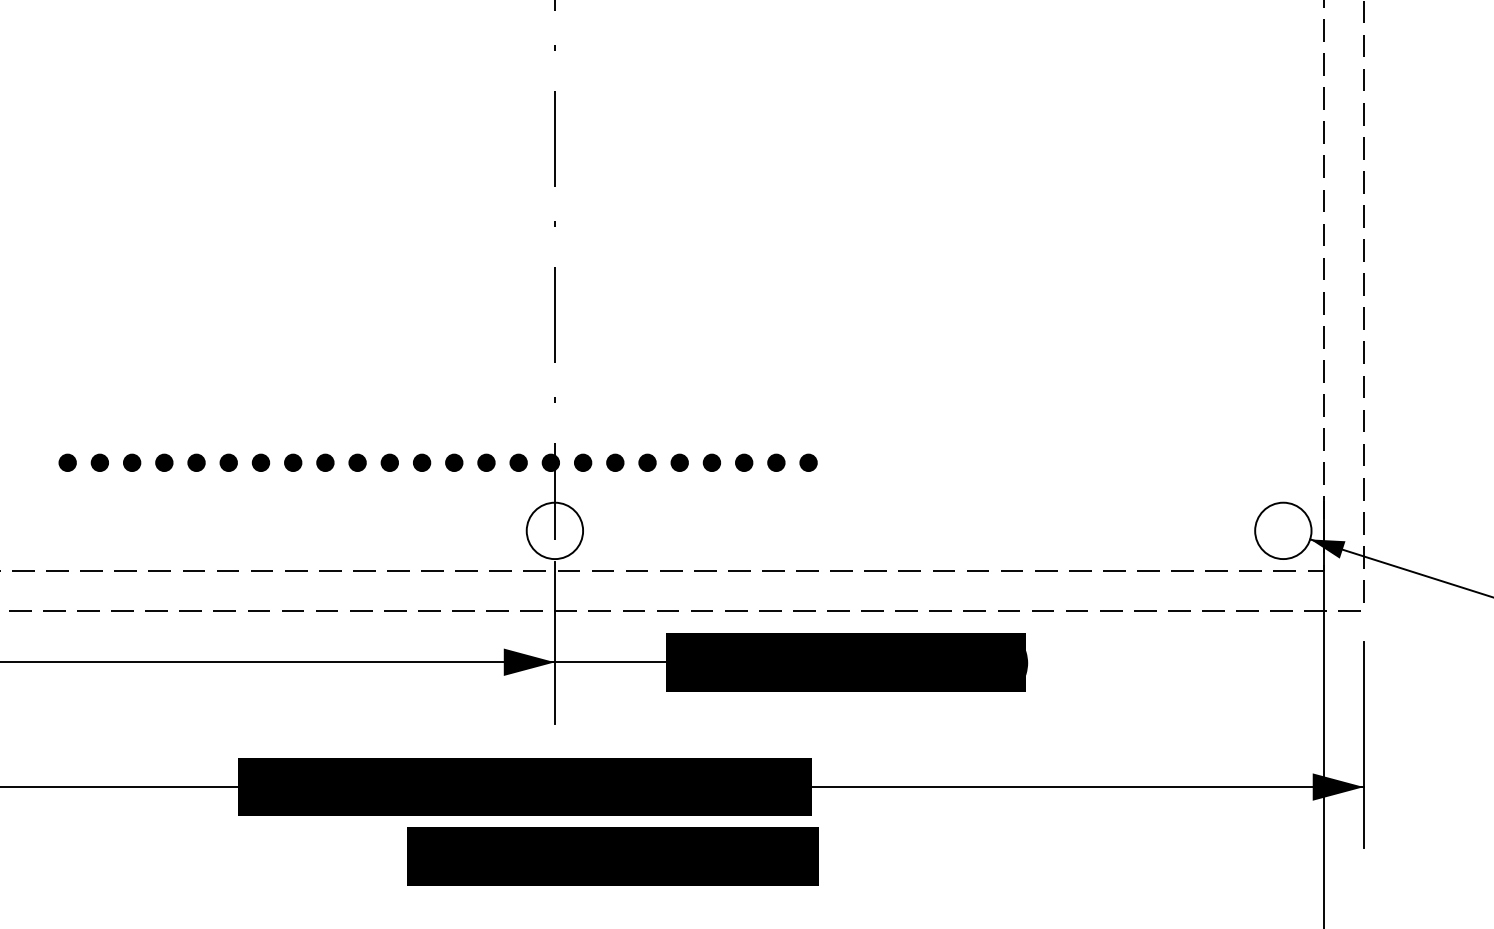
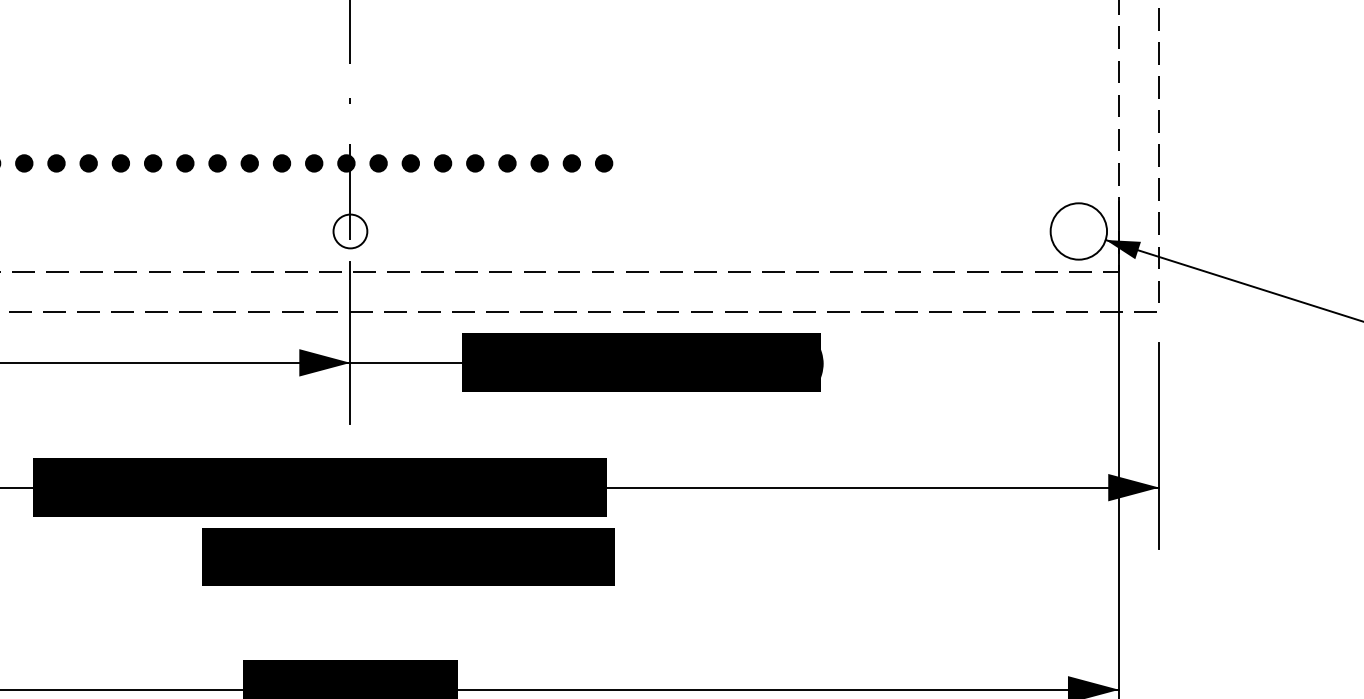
circle: (554, 530) -> (350, 231), size x0.6

